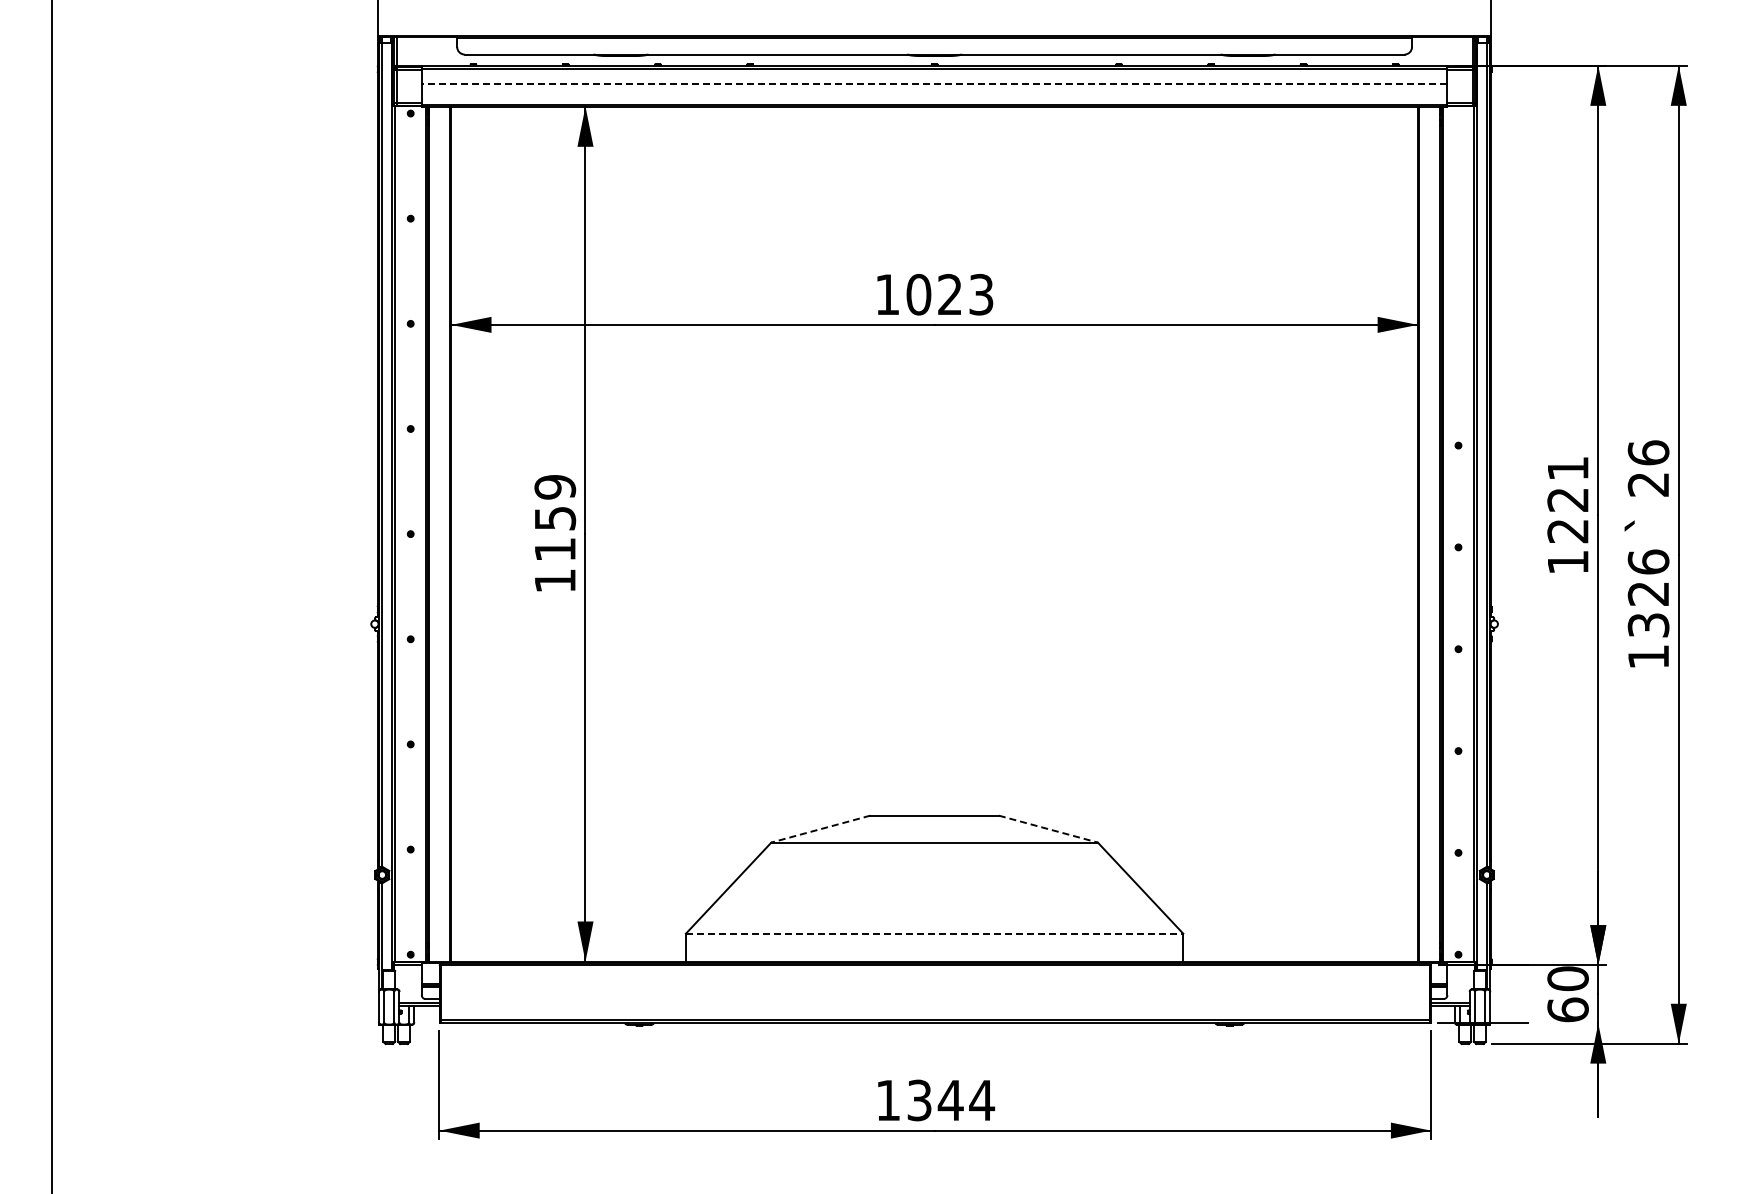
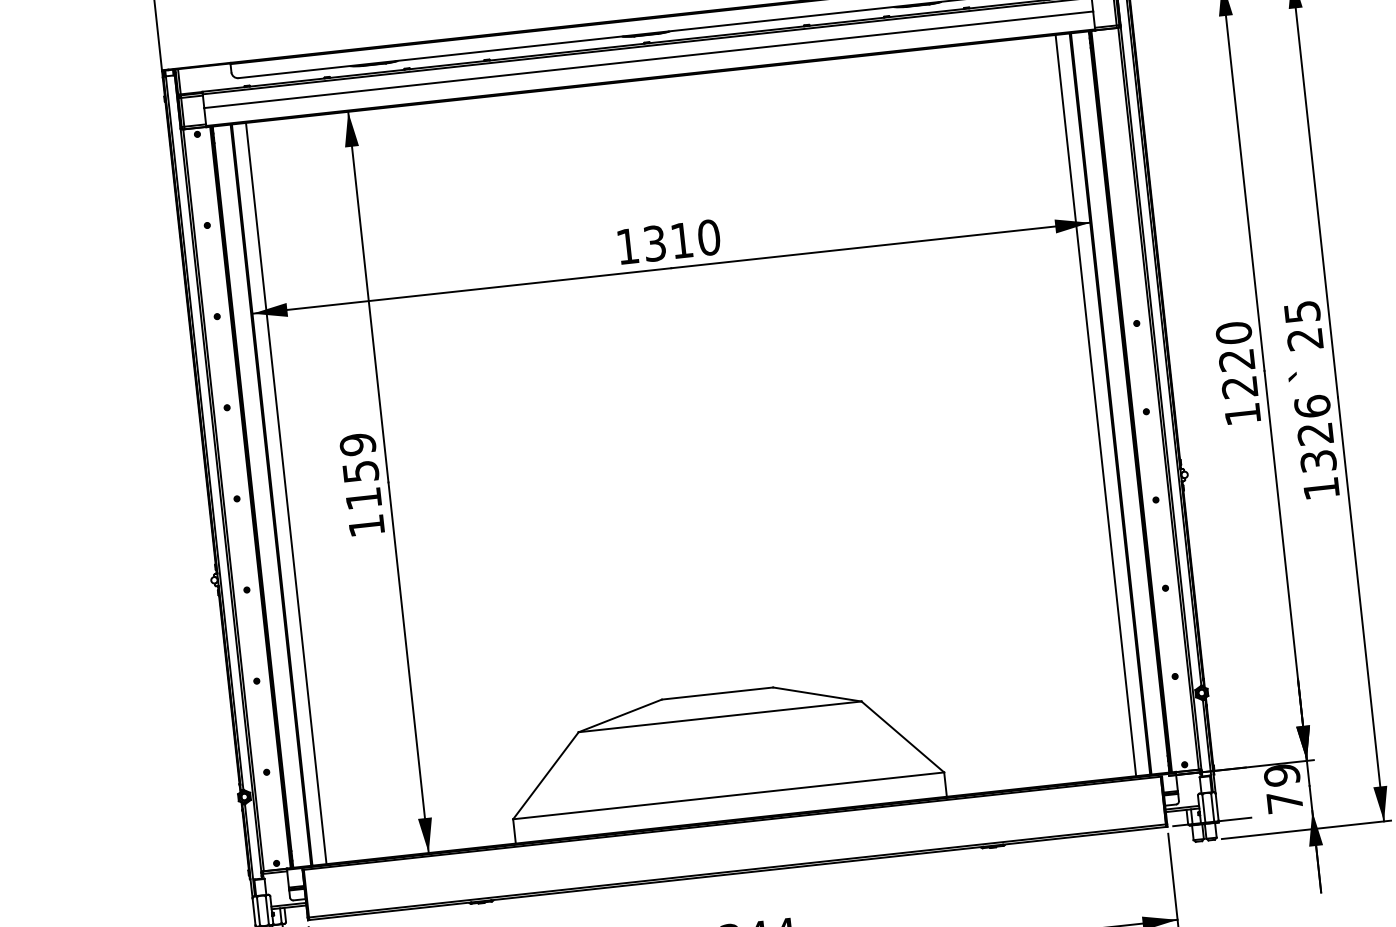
line: (934, 84) -> (648, 59), dashed -> solid
text: (949, 294) -> (681, 240), 1023 -> 1310
text: (1648, 452) -> (1302, 311), 26 -> 25
text: (1567, 468) -> (1233, 333), 1221 -> 1220
line: (467, 533) -> (286, 492), added
line: (1401, 533) -> (1095, 405), added
line: (820, 829) -> (619, 716), dashed -> solid
line: (1048, 829) -> (817, 694), dashed -> solid
line: (934, 933) -> (728, 795), dashed -> solid
text: (1567, 994) -> (1282, 788), 60 -> 79

